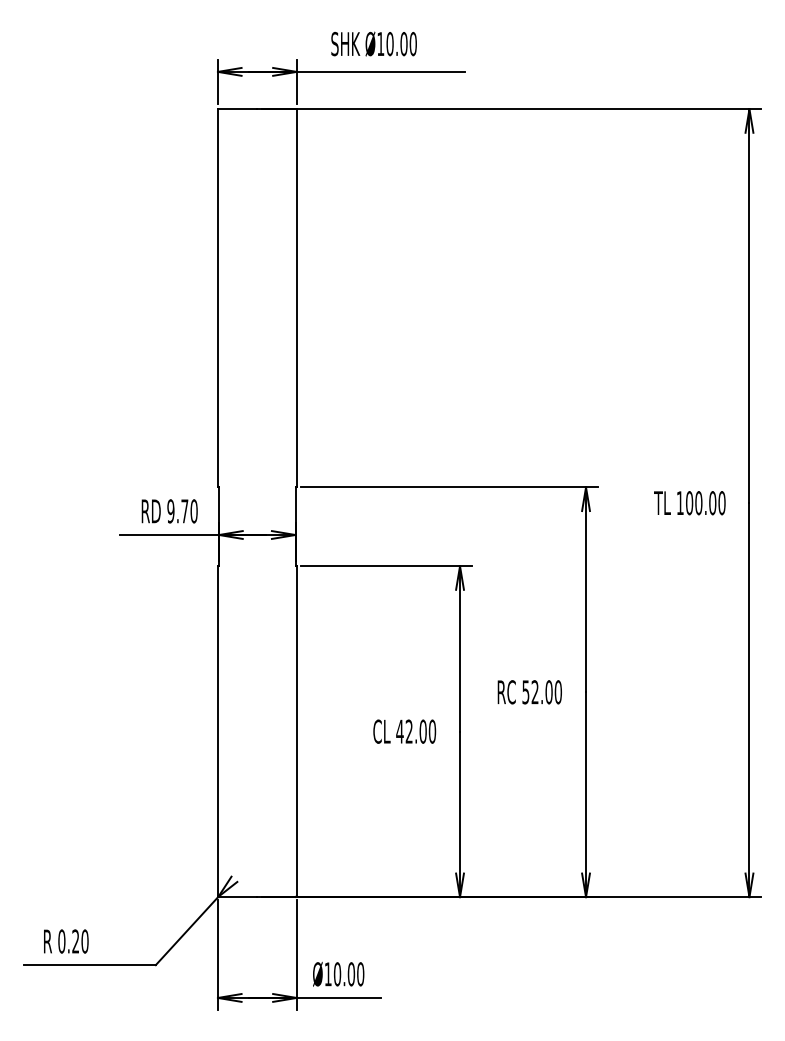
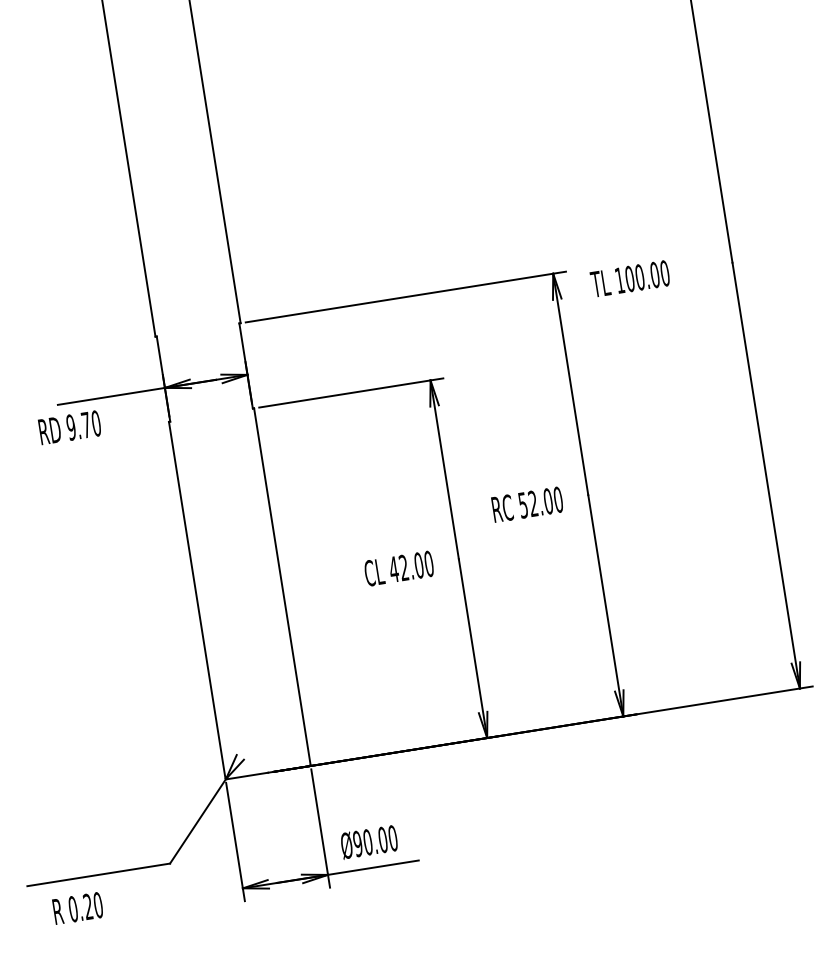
text: (689, 503) -> (629, 279), moved
text: (169, 511) -> (69, 427), moved
text: (66, 941) -> (78, 908), moved
text: (327, 974) -> (357, 844), Ø10.00 -> Ø90.00

